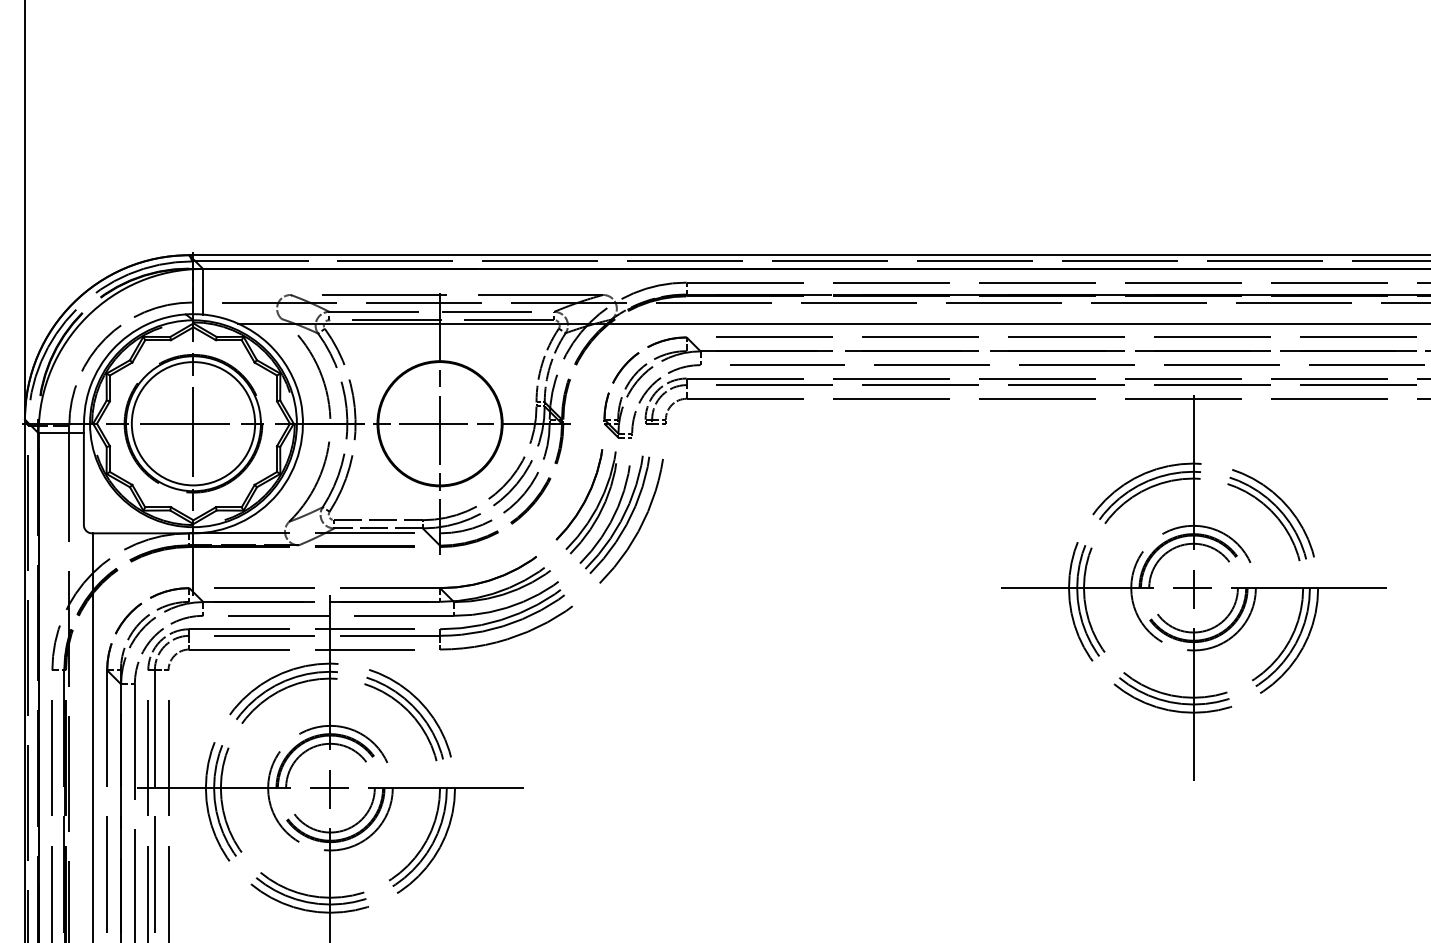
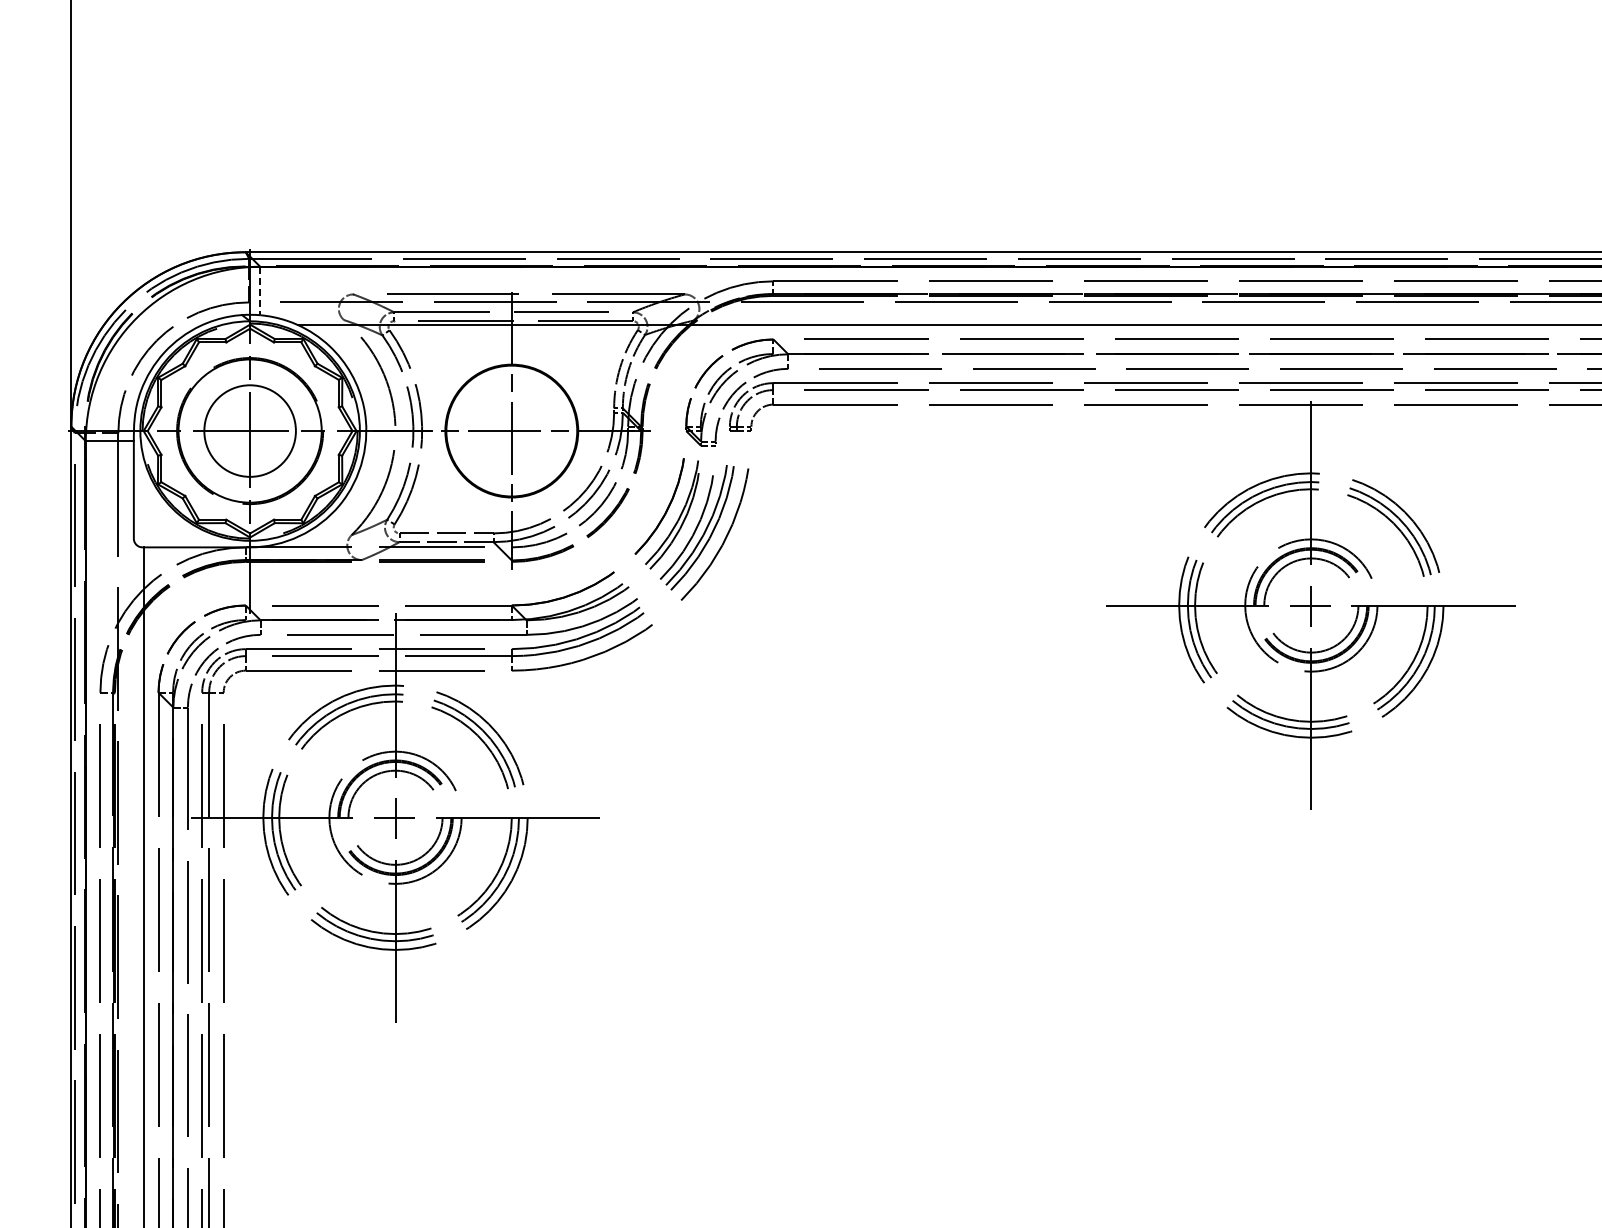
line: (203, 292) -> (260, 291), solid -> dashed
circle: (192, 423) -> (249, 430), size x0.7

